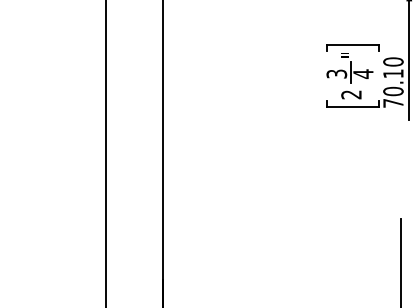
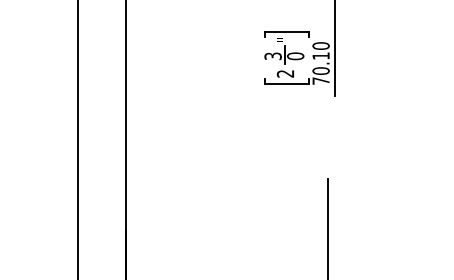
text: (363, 74) -> (295, 56), 4 -> 0

